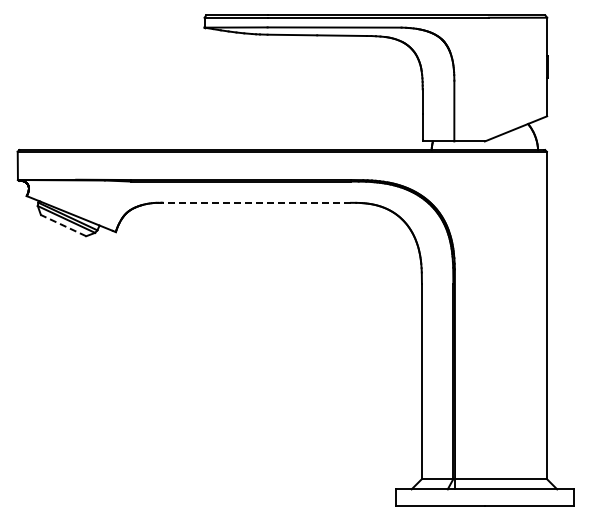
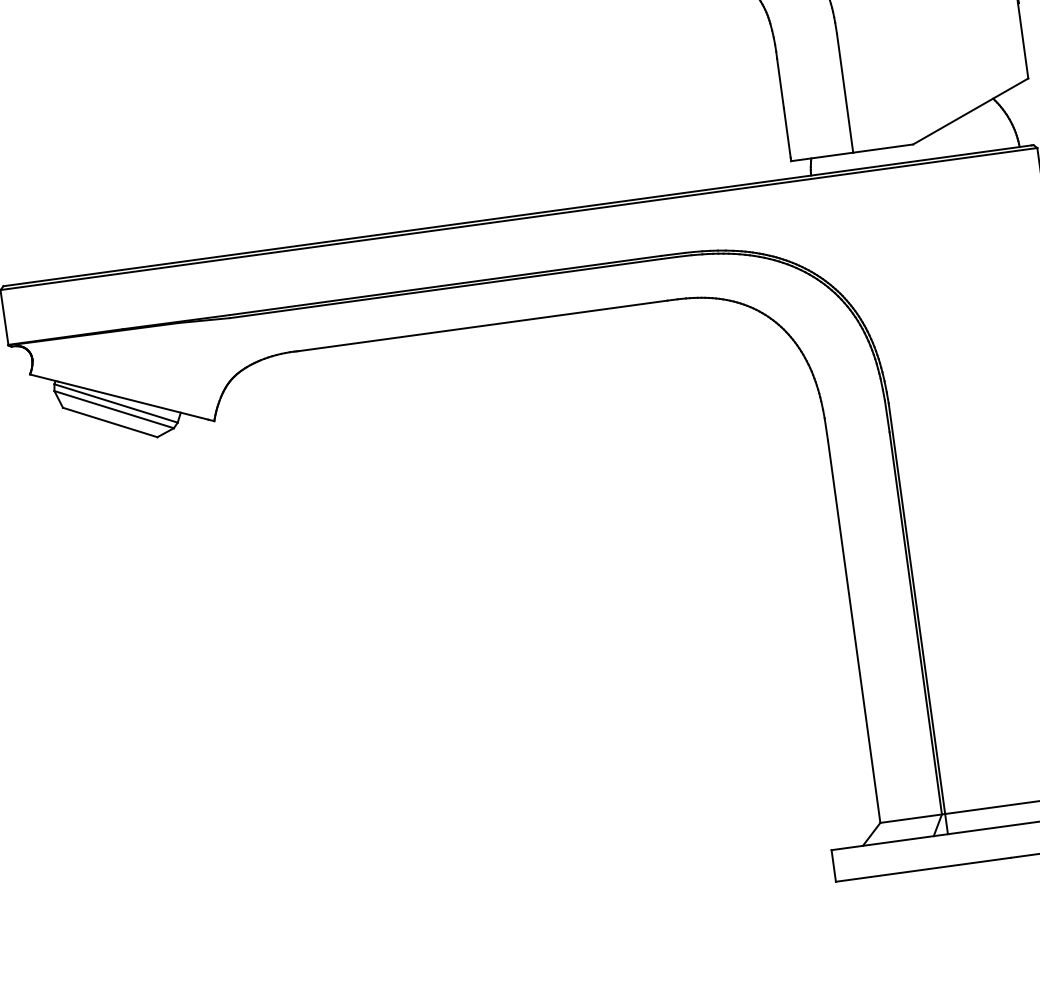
line: (256, 202) -> (481, 325), dashed -> solid
line: (63, 225) -> (109, 422), dashed -> solid

